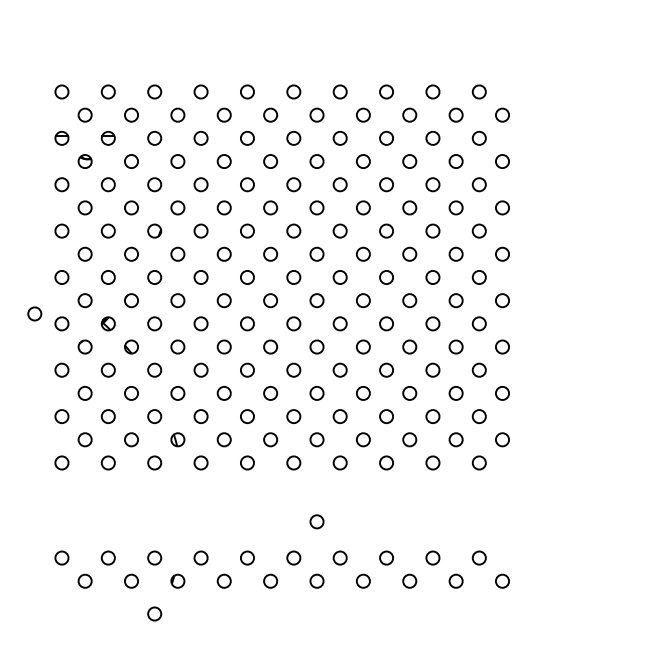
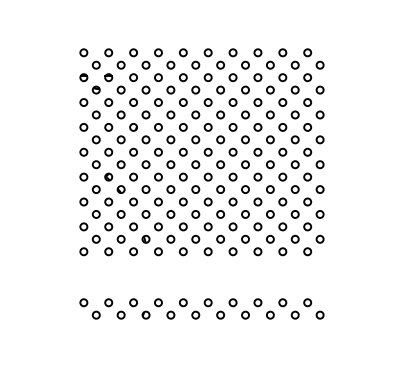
circle: (33, 313) -> (68, 171), removed
circle: (316, 520) -> (220, 282), removed
circle: (154, 613) -> (133, 332), removed

